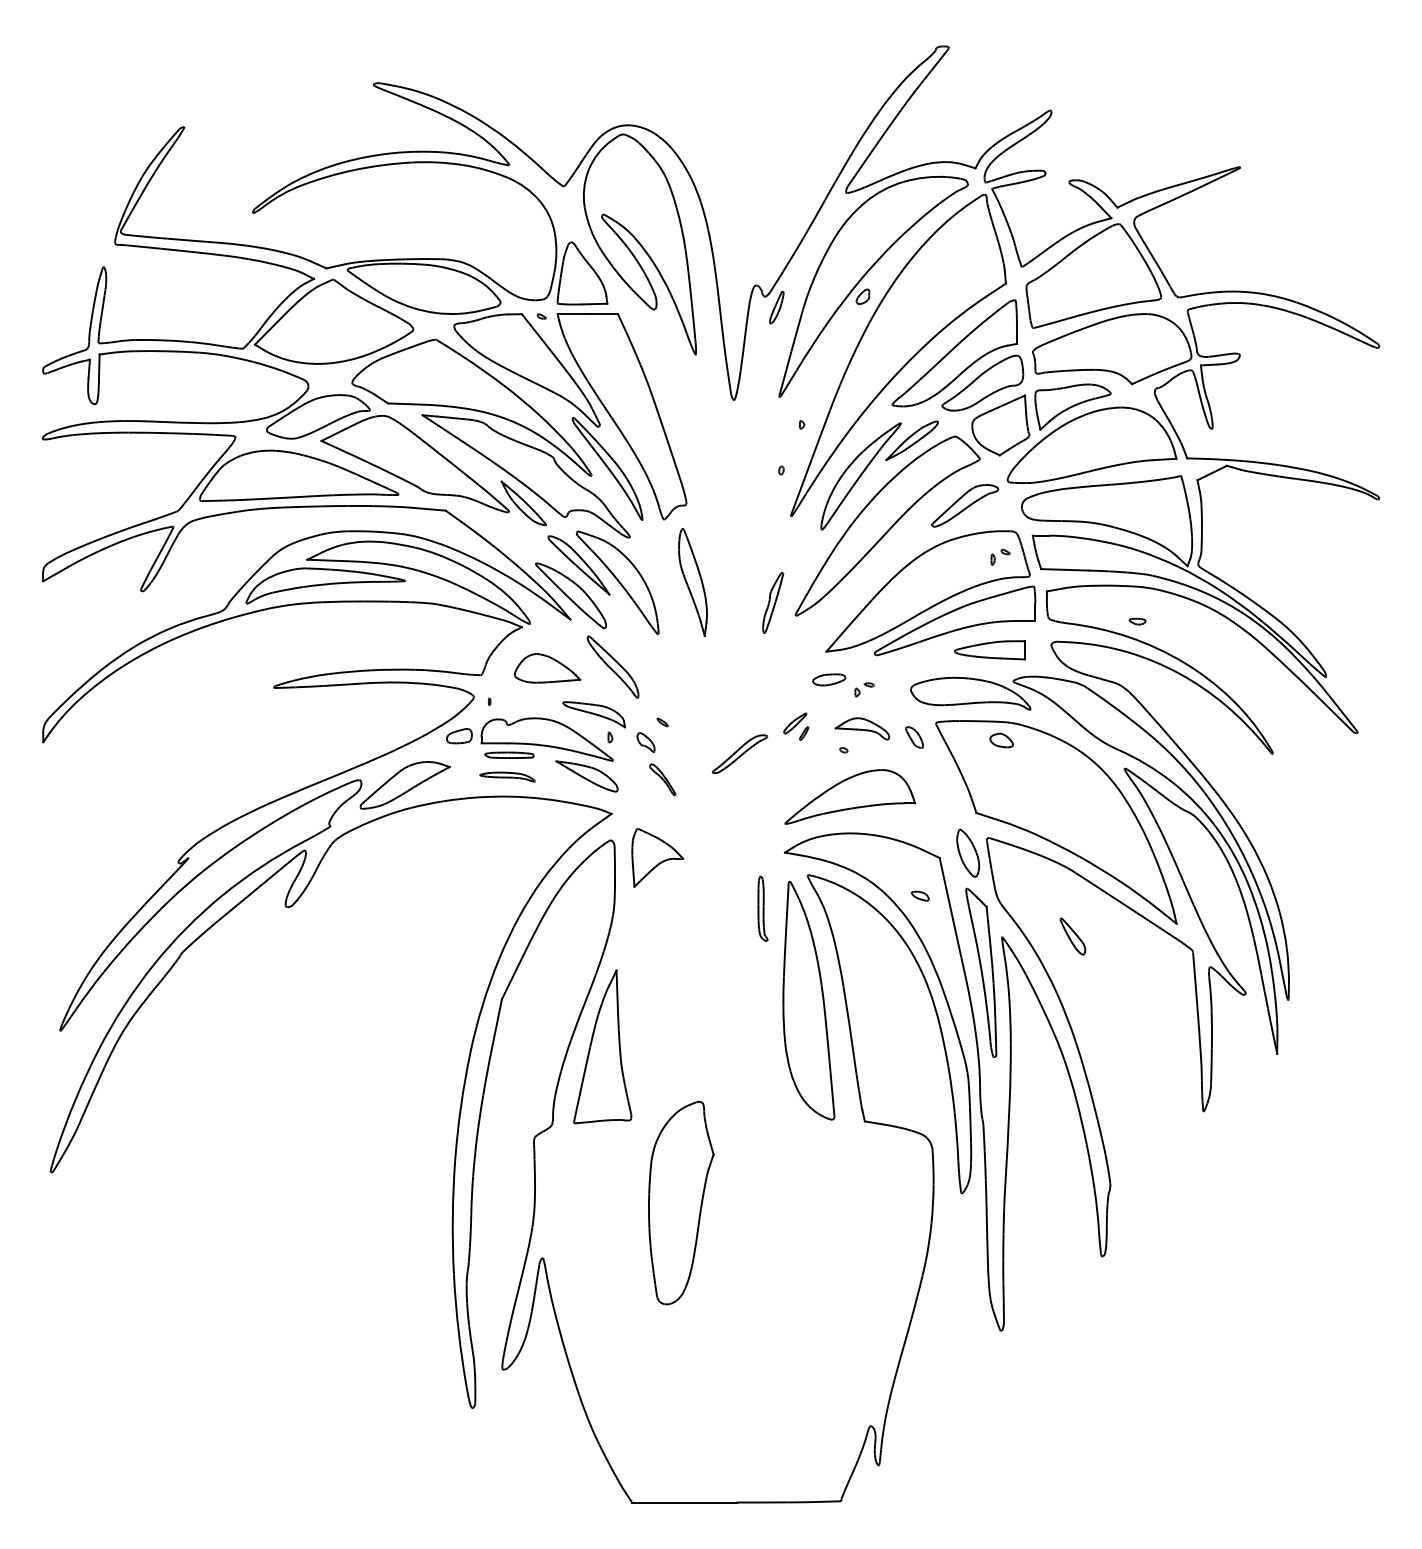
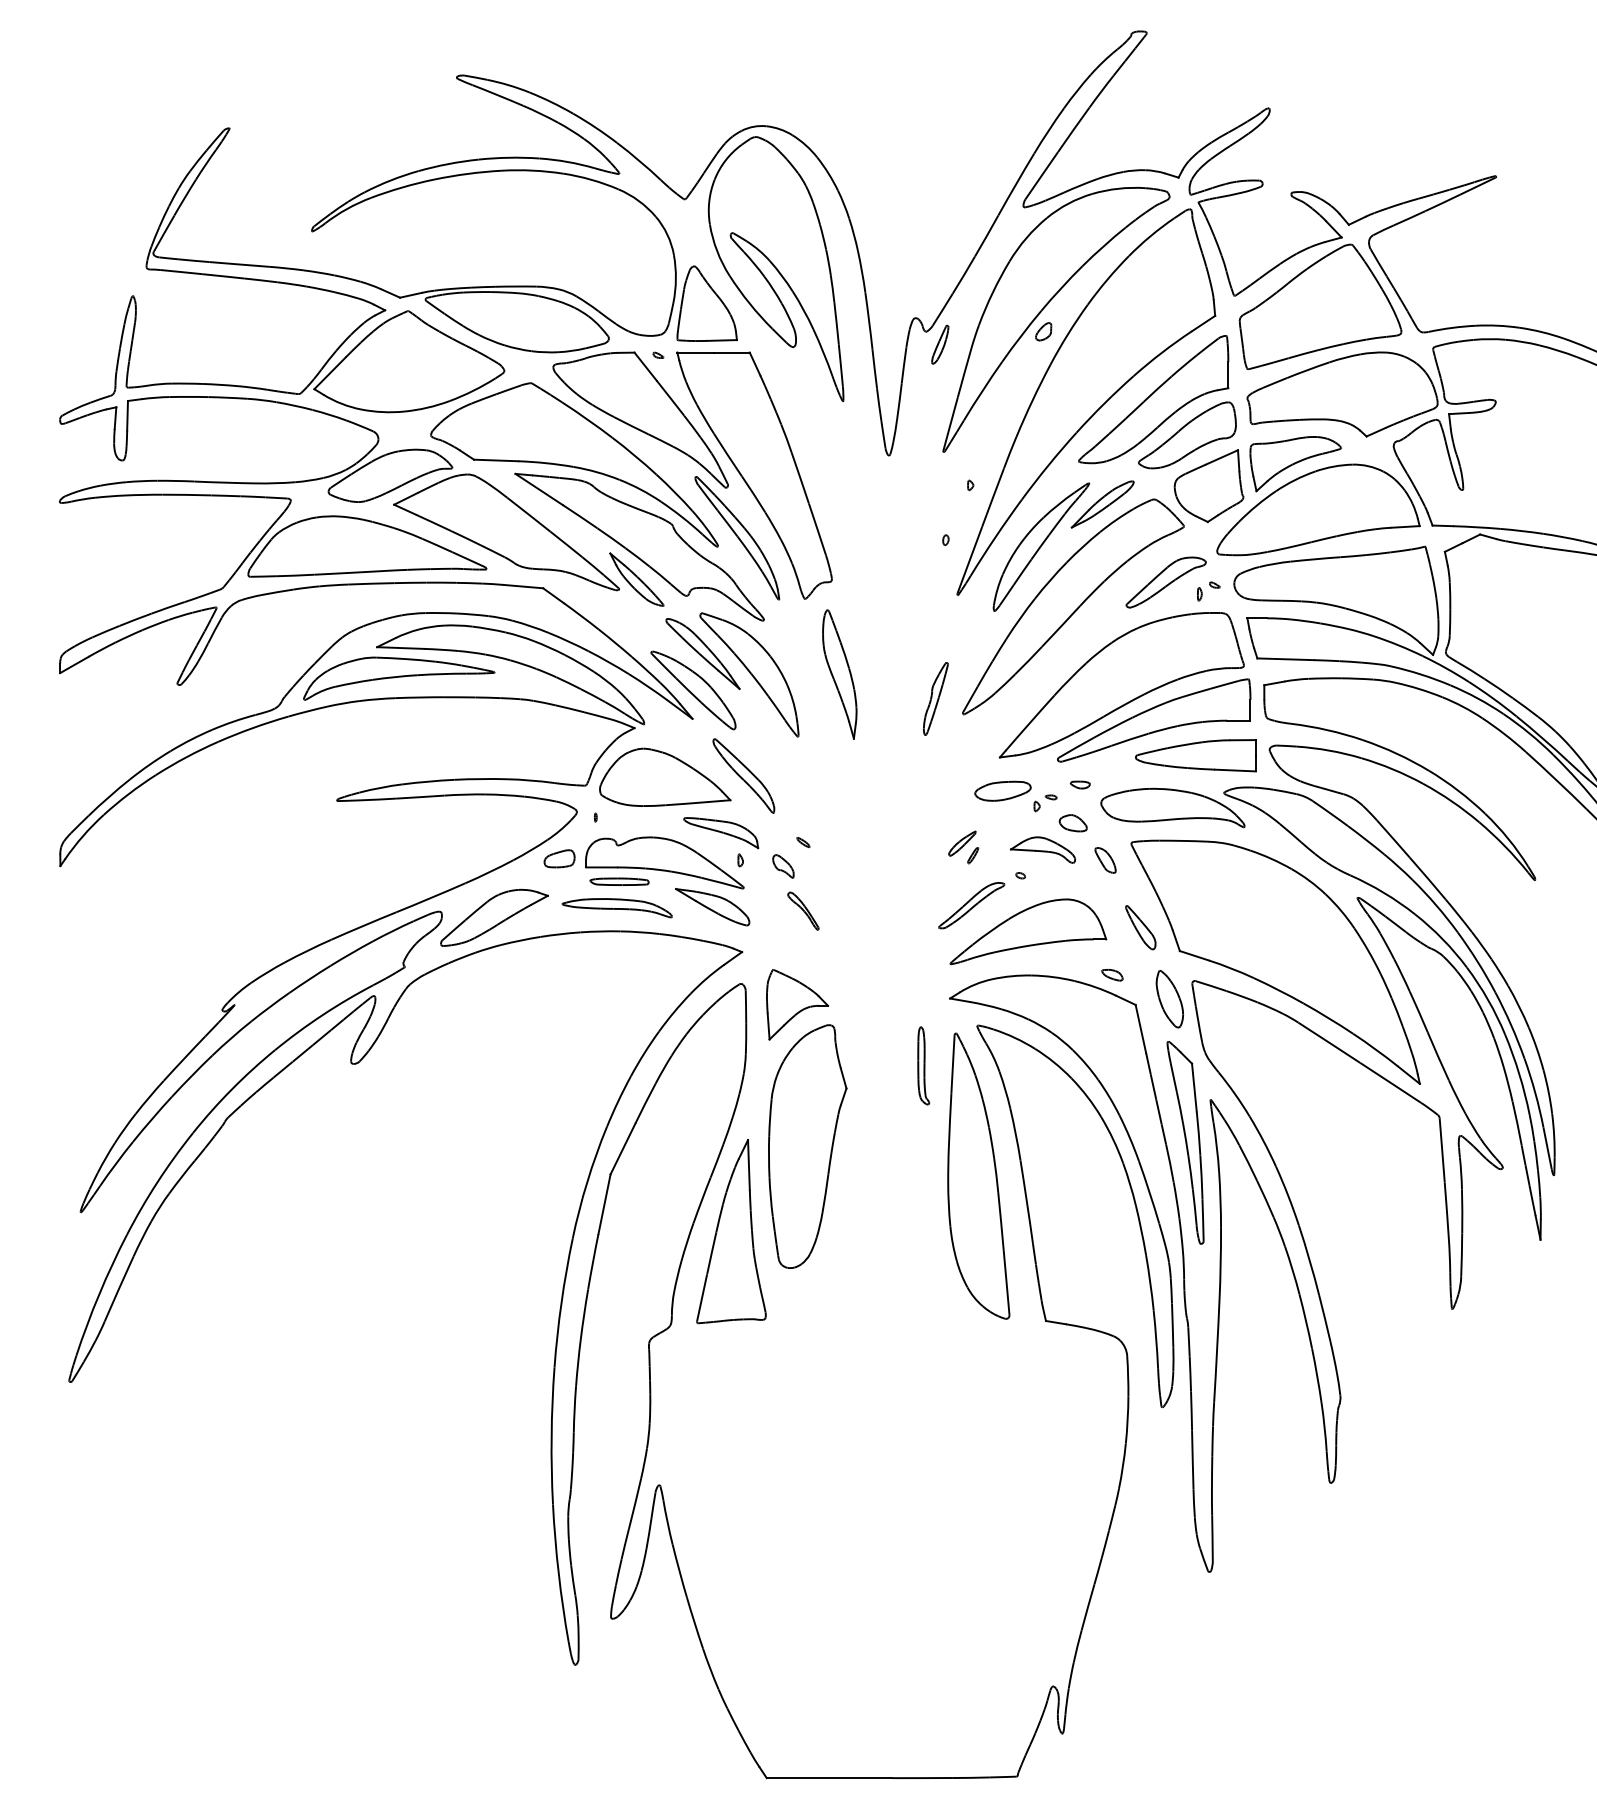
part: (1000, 556) -> (1208, 590), moved
part: (1137, 621) -> (1080, 784), moved
part: (989, 650) -> (1195, 756), size x1.43
part: (547, 668) -> (665, 777), size x1.67
part: (829, 679) -> (1003, 790), size x1.43
part: (1001, 740) -> (1073, 823), moved
part: (739, 753) -> (971, 904), moved
part: (507, 776) -> (617, 907), size x1.67
part: (919, 895) -> (1111, 974), moved
part: (1072, 936) -> (1140, 927), moved
part: (681, 1203) -> (807, 1147), moved

